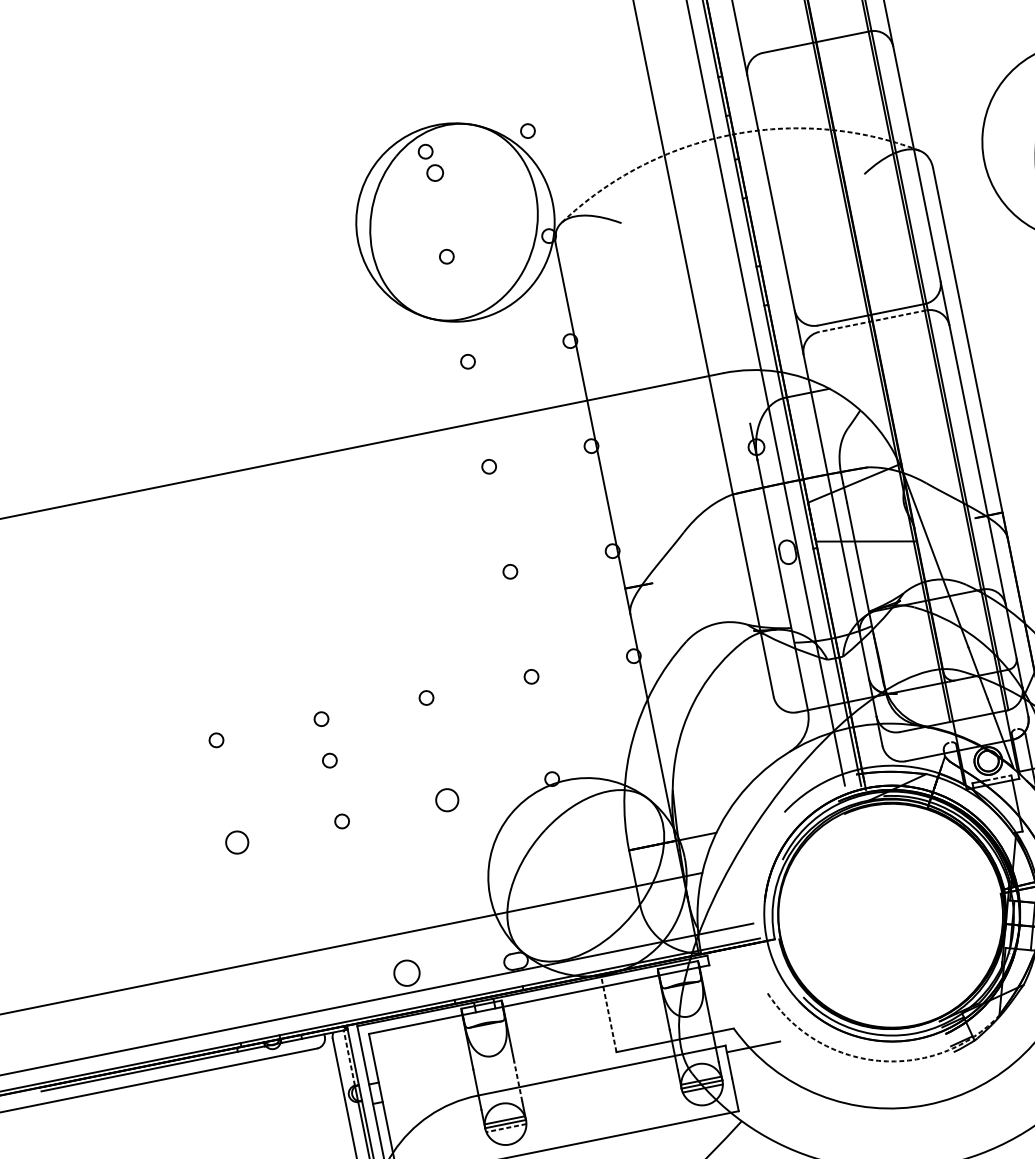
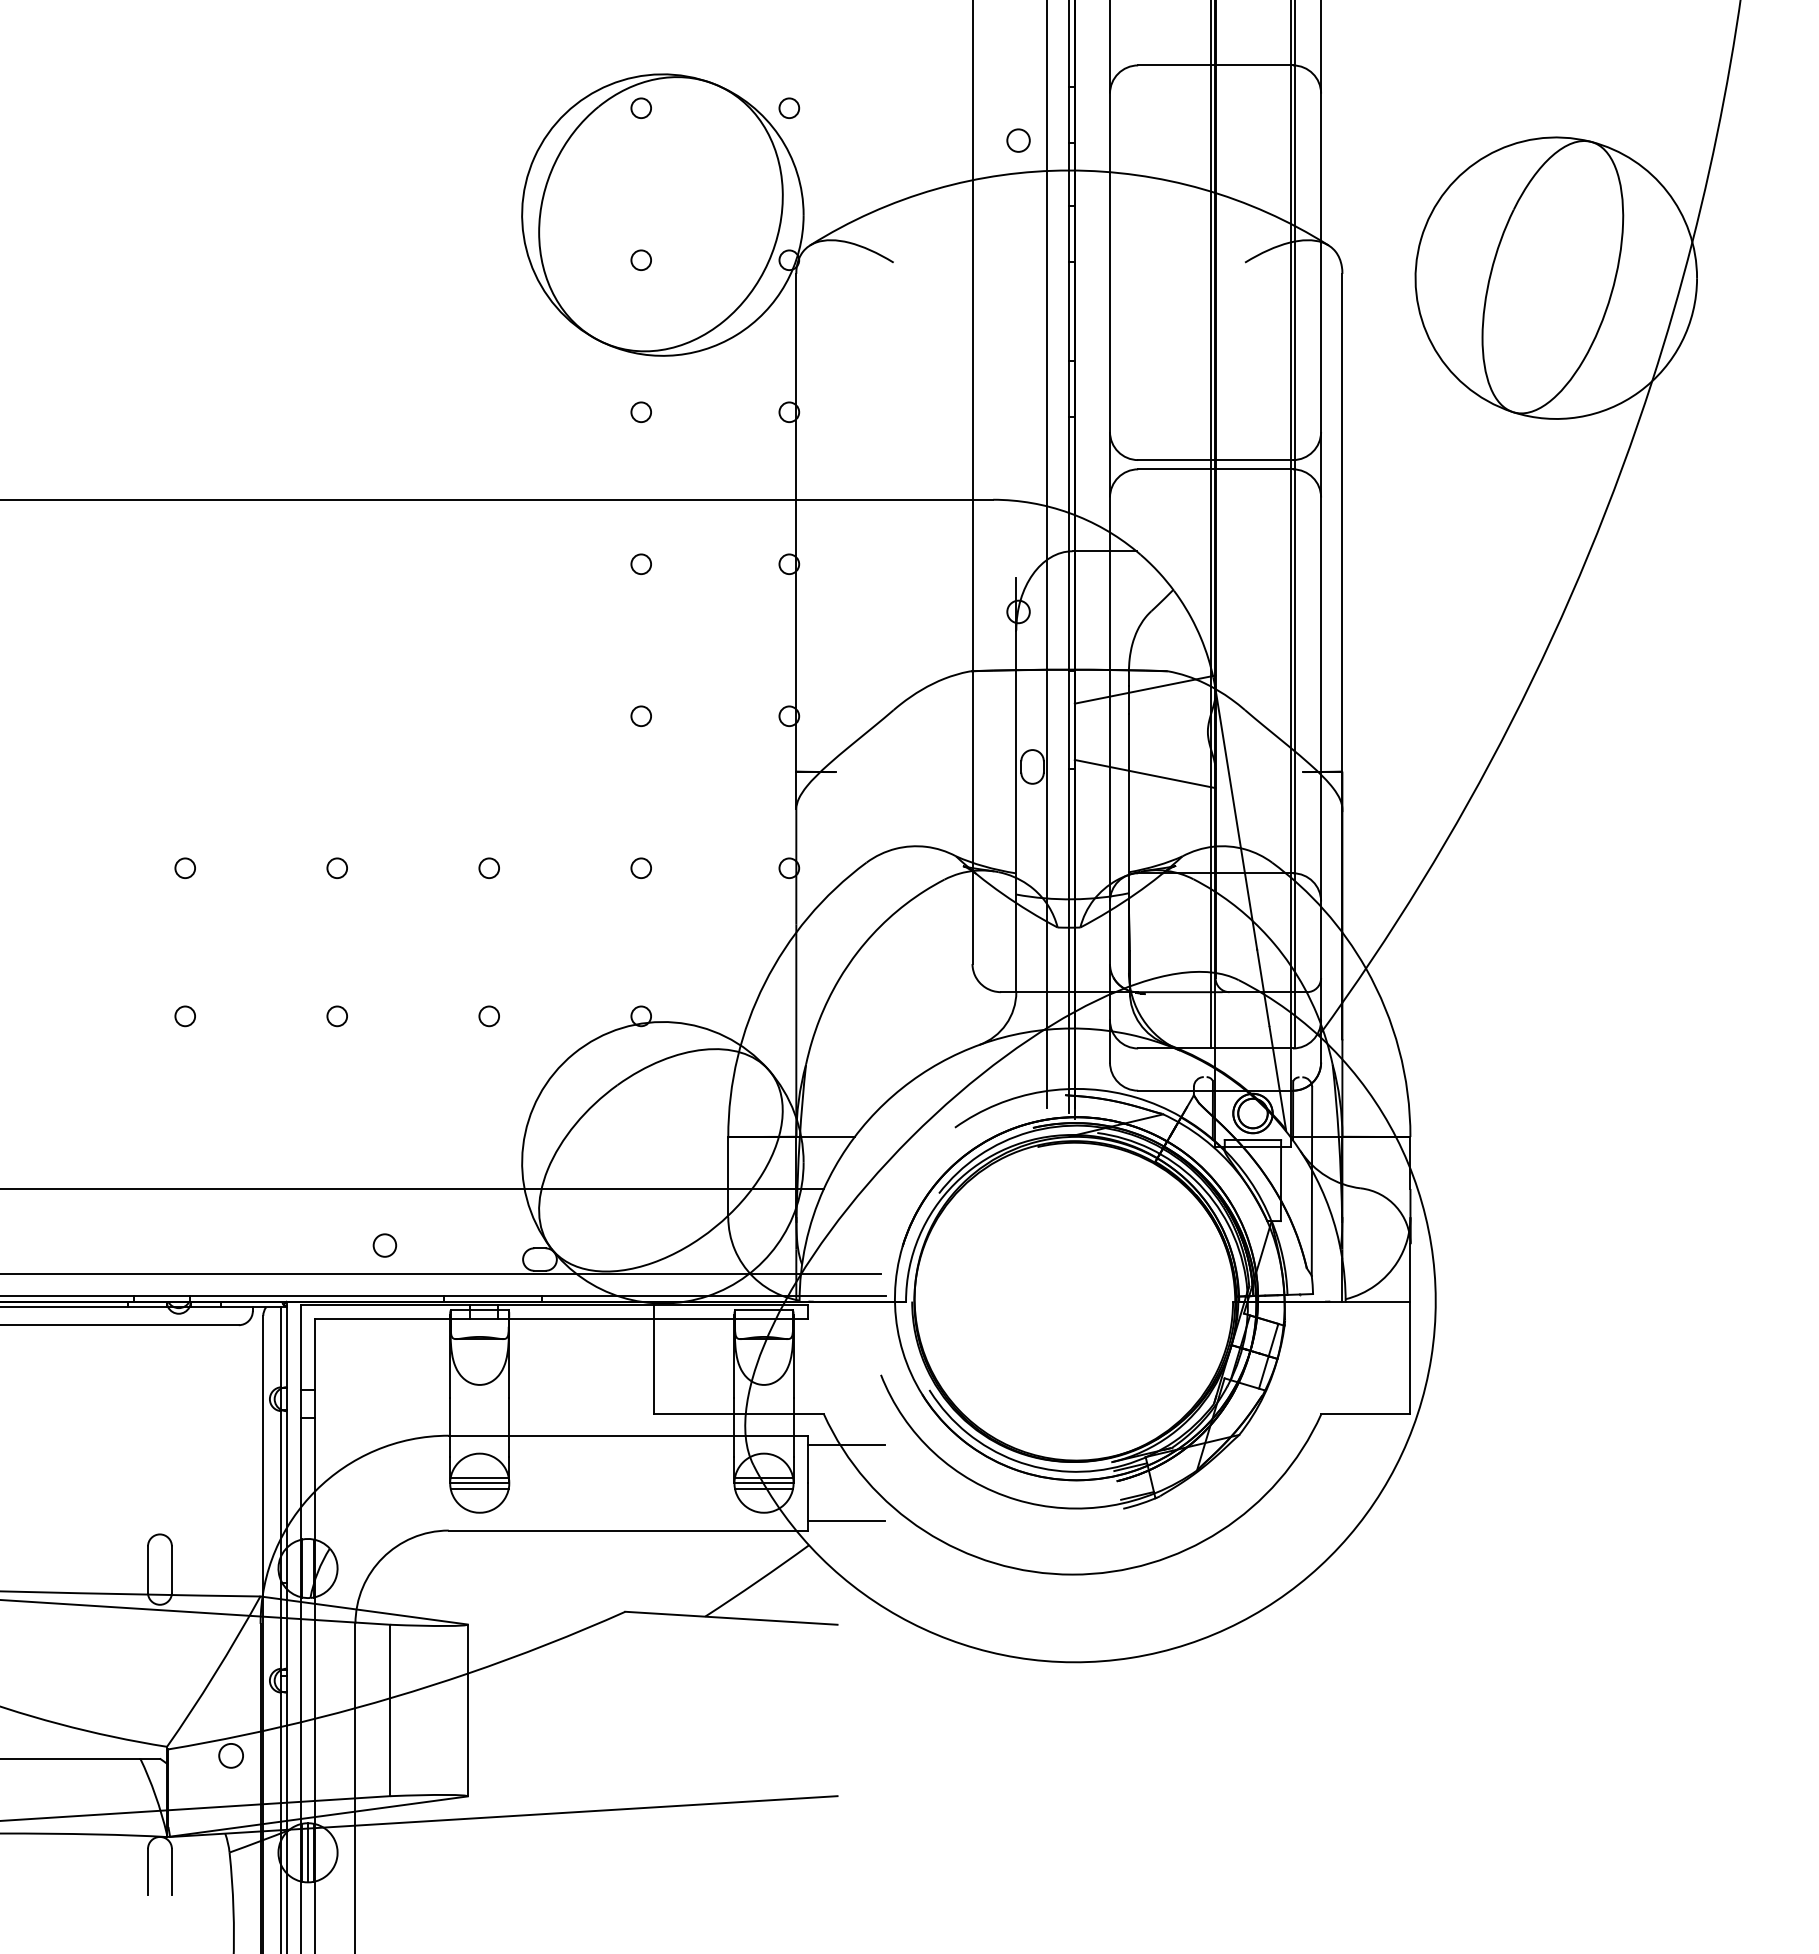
arc: (730, 135) -> (1069, 170), dashed -> solid
circle: (435, 172) -> (1018, 140), moved
line: (872, 321) -> (1215, 469), dashed -> solid
circle: (329, 760) -> (336, 928), removed
line: (998, 778) -> (1262, 1140), dashed -> solid
circle: (446, 800) -> (488, 1016), size x0.62
circle: (236, 842) -> (184, 1016), size x0.62
circle: (406, 973) -> (384, 1245), size x0.62
line: (608, 1012) -> (654, 1357), dashed -> solid
line: (349, 1058) -> (281, 1347), dashed -> solid
arc: (878, 1060) -> (1016, 1499), dashed -> solid
line: (518, 1080) -> (509, 1426), dashed -> solid
line: (763, 1099) -> (845, 1521), added
line: (506, 1127) -> (479, 1488), dashed -> solid

